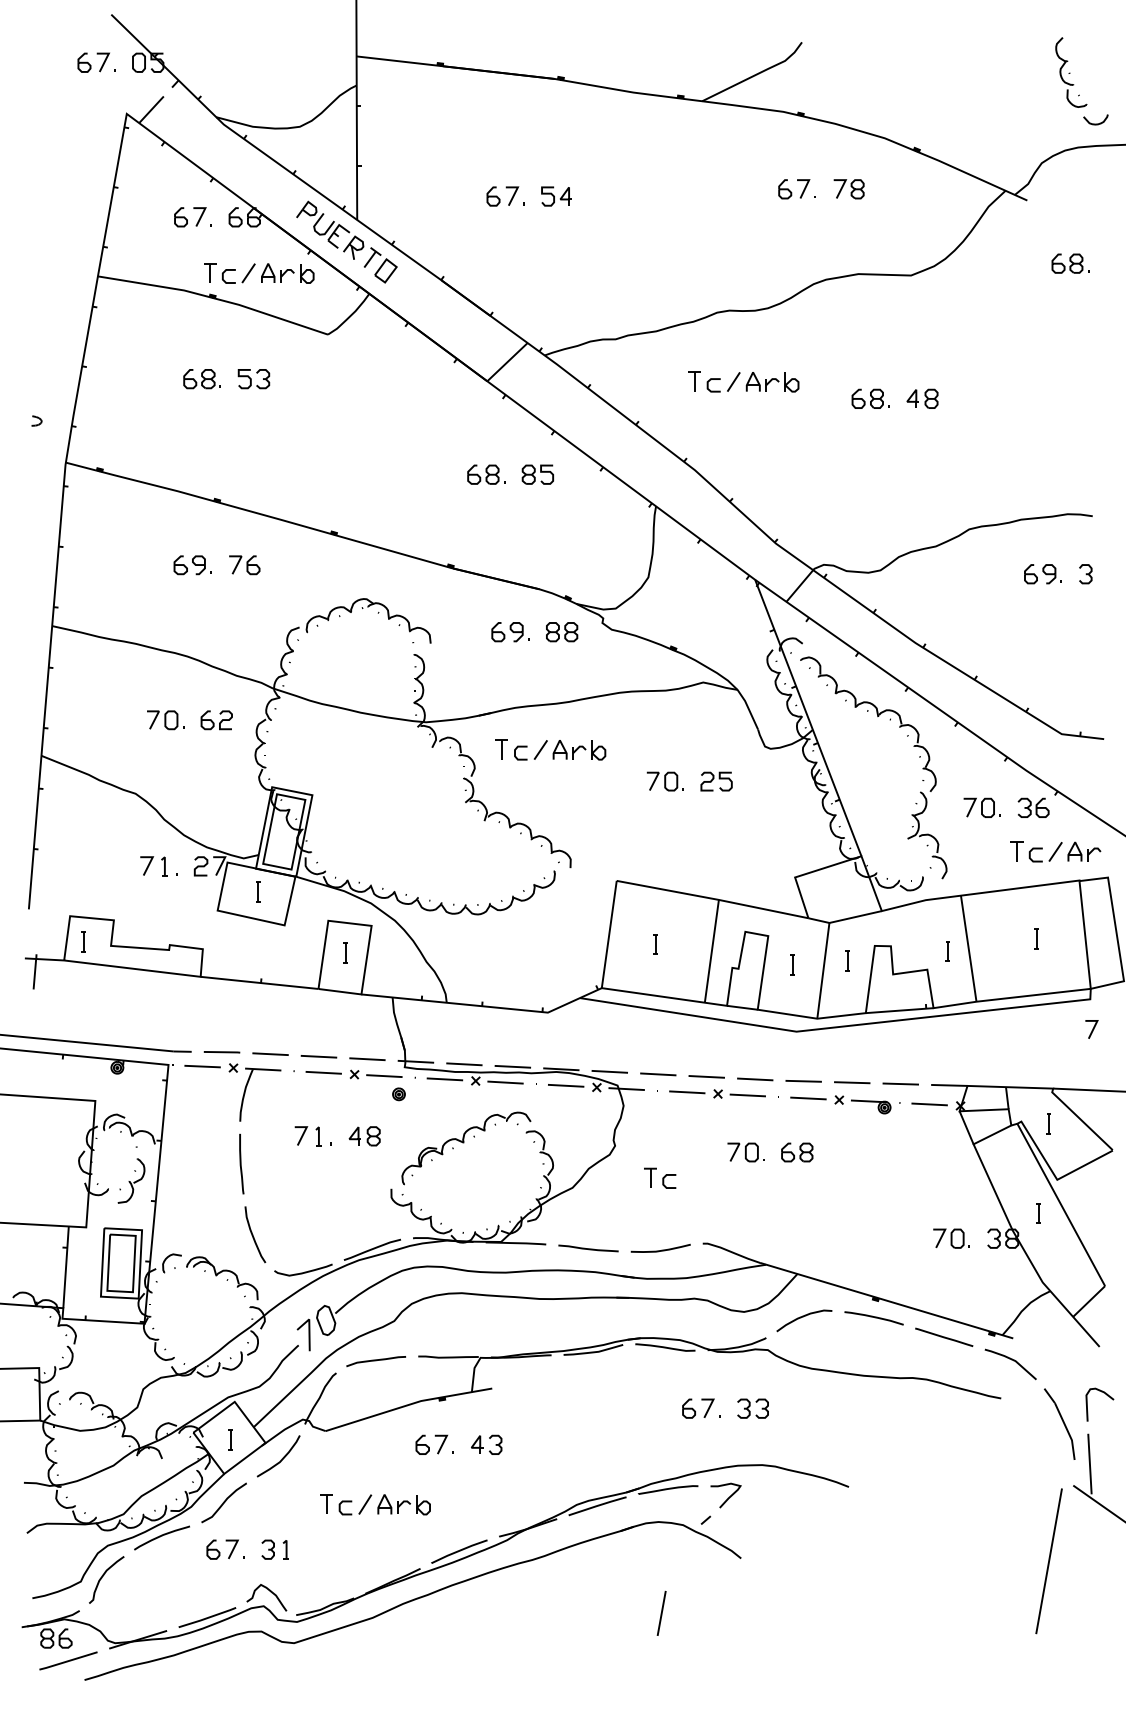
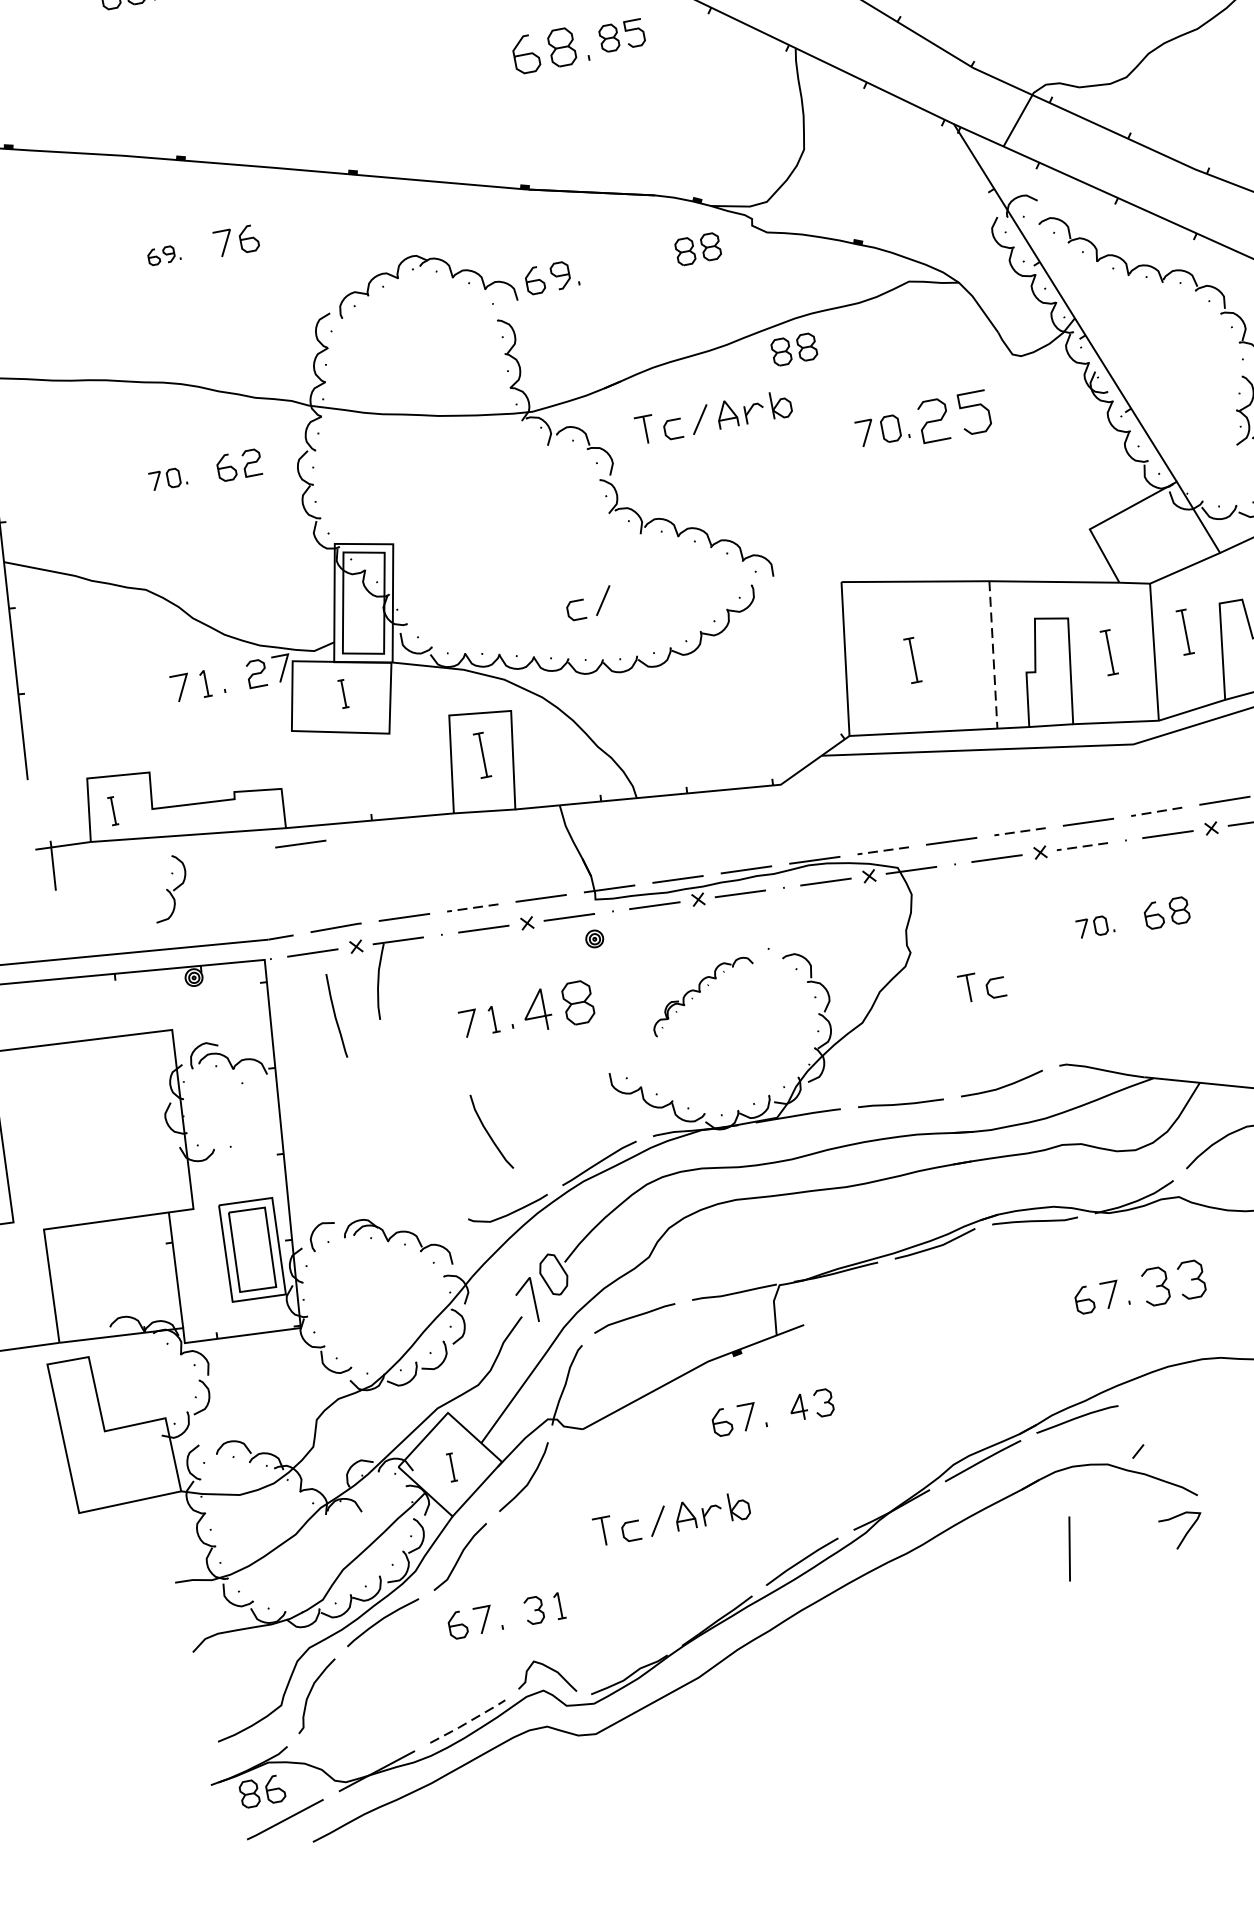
part: (486, 474) -> (550, 49), size x1.4
part: (192, 565) -> (163, 255), size x0.6
part: (510, 632) -> (552, 277), moved
part: (615, 714) -> (795, 349), added
part: (165, 720) -> (167, 479), size x0.7
part: (716, 781) -> (954, 416), size x1.6
part: (439, 862) -> (588, 604), added
part: (655, 944) -> (912, 660), size x1.6
part: (345, 952) -> (481, 755), size x1.6
line: (711, 952) -> (993, 656), solid -> dashed
part: (847, 960) -> (1185, 631), size x1.6
part: (792, 964) -> (1109, 651), size x1.6
line: (208, 989) -> (300, 843), added
line: (318, 1056) -> (472, 907), solid -> dashed
line: (609, 1071) -> (882, 850), solid -> dashed
line: (706, 1076) -> (1019, 831), solid -> dashed
line: (803, 1081) -> (1156, 812), solid -> dashed
line: (747, 1095) -> (1081, 846), solid -> dashed
part: (364, 1136) -> (557, 1007), size x1.6
part: (466, 1148) -> (703, 996), size x0.6
part: (745, 1152) -> (1094, 926), size x0.7
curve: (241, 1163) -> (336, 1015), moved
part: (131, 1180) -> (169, 887), moved
curve: (253, 1234) -> (489, 1131), moved
part: (752, 1408) -> (1173, 1282), size x1.4
curve: (728, 1497) -> (1186, 1532), moved
line: (661, 1612) -> (1069, 1547), moved
line: (208, 1617) -> (469, 1721), solid -> dashed

